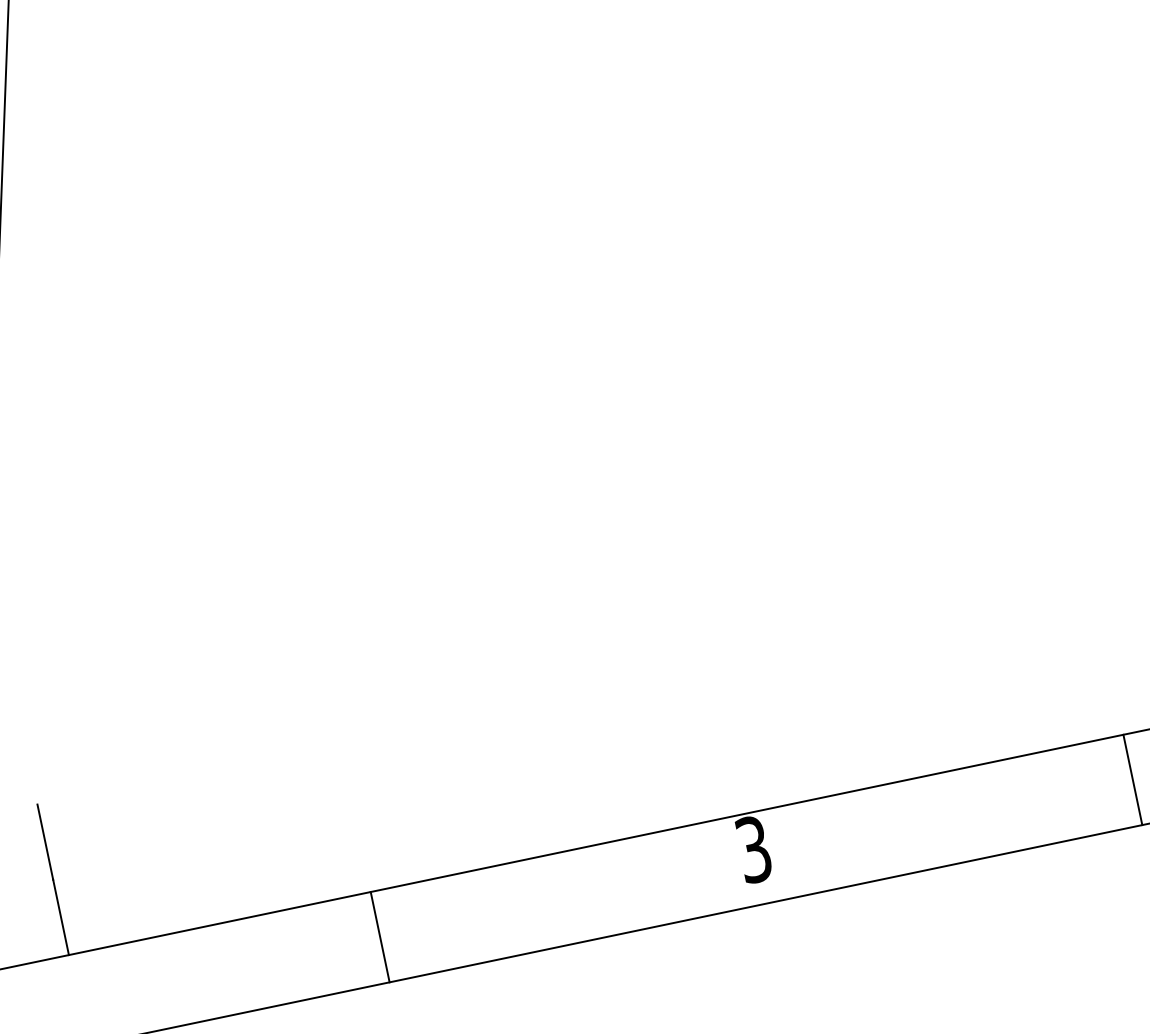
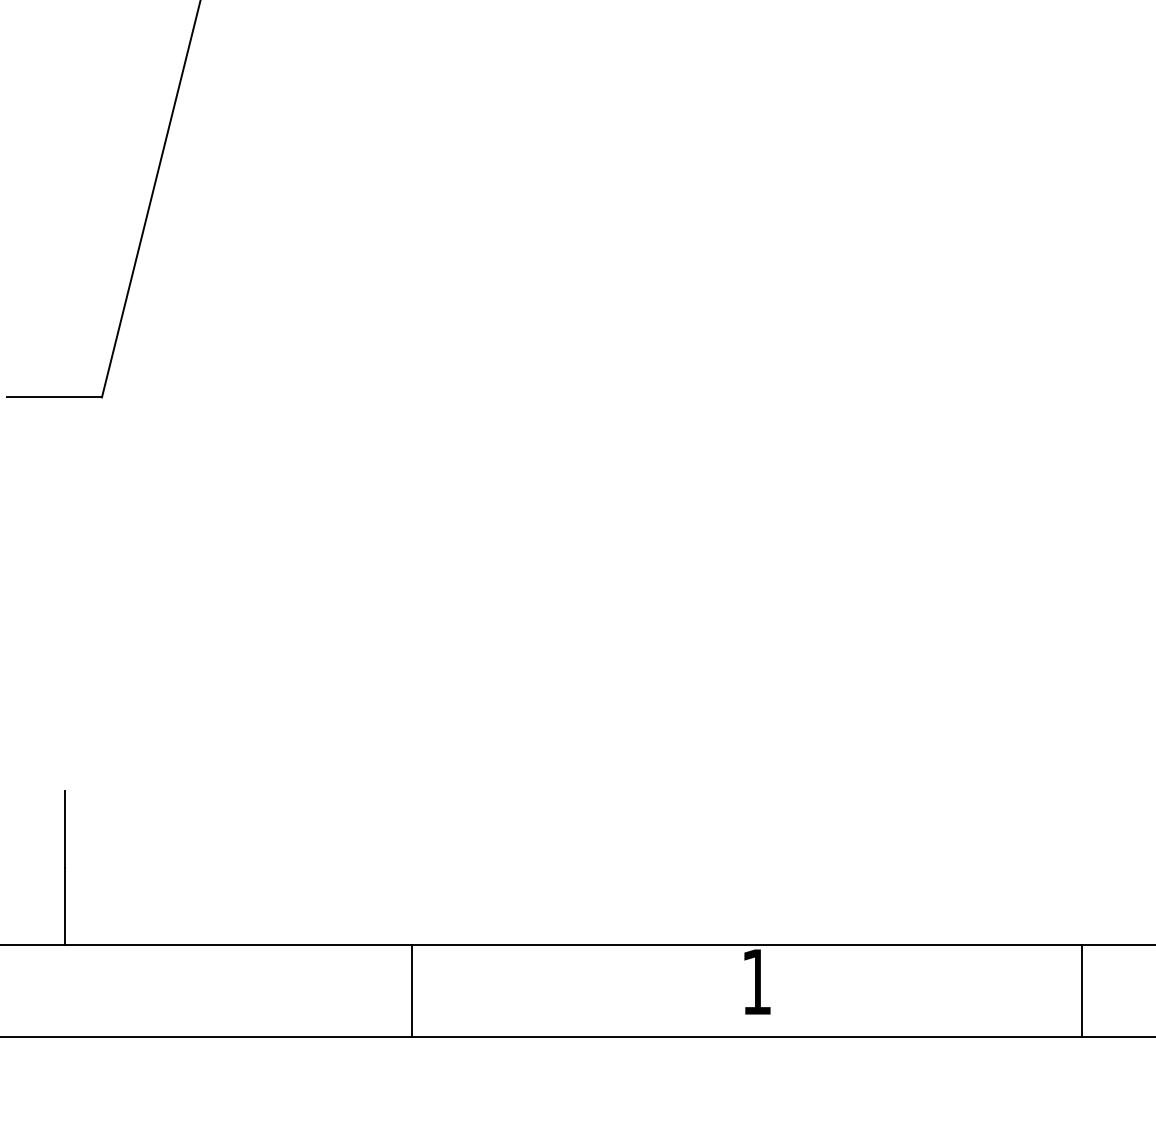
line: (1133, 780) -> (1082, 991), moved
text: (753, 849) -> (756, 981), 3 -> 1
line: (380, 937) -> (412, 991), moved

